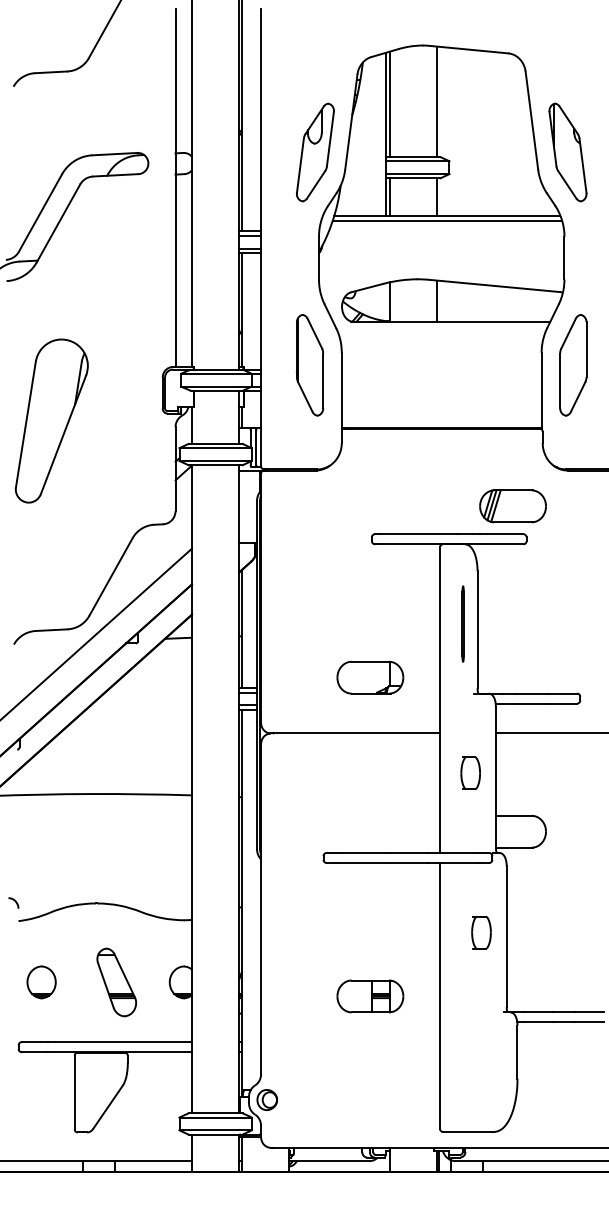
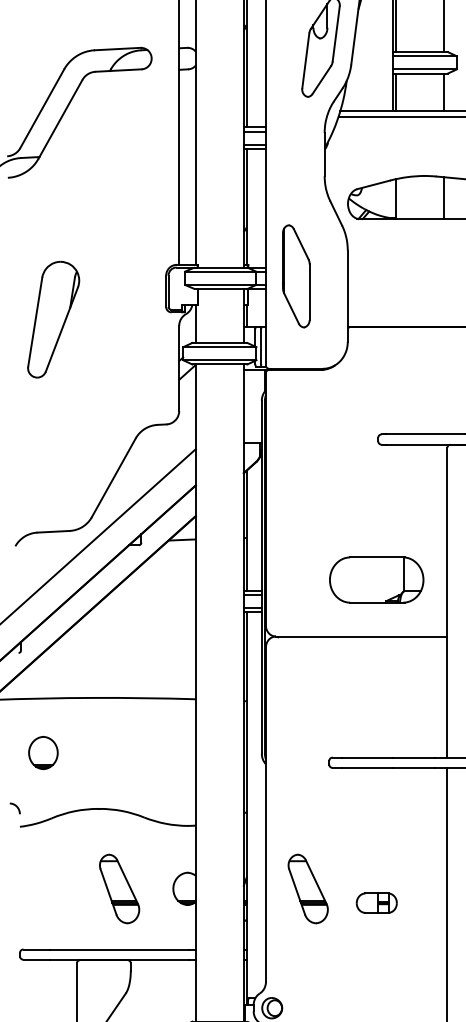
part: (309, 365) -> (295, 276), moved
part: (51, 420) -> (53, 319), size x0.7
part: (370, 677) -> (376, 579), size x1.4
part: (41, 982) -> (43, 753), moved
part: (302, 982) -> (307, 889), added
part: (370, 996) -> (376, 903), size x0.6

